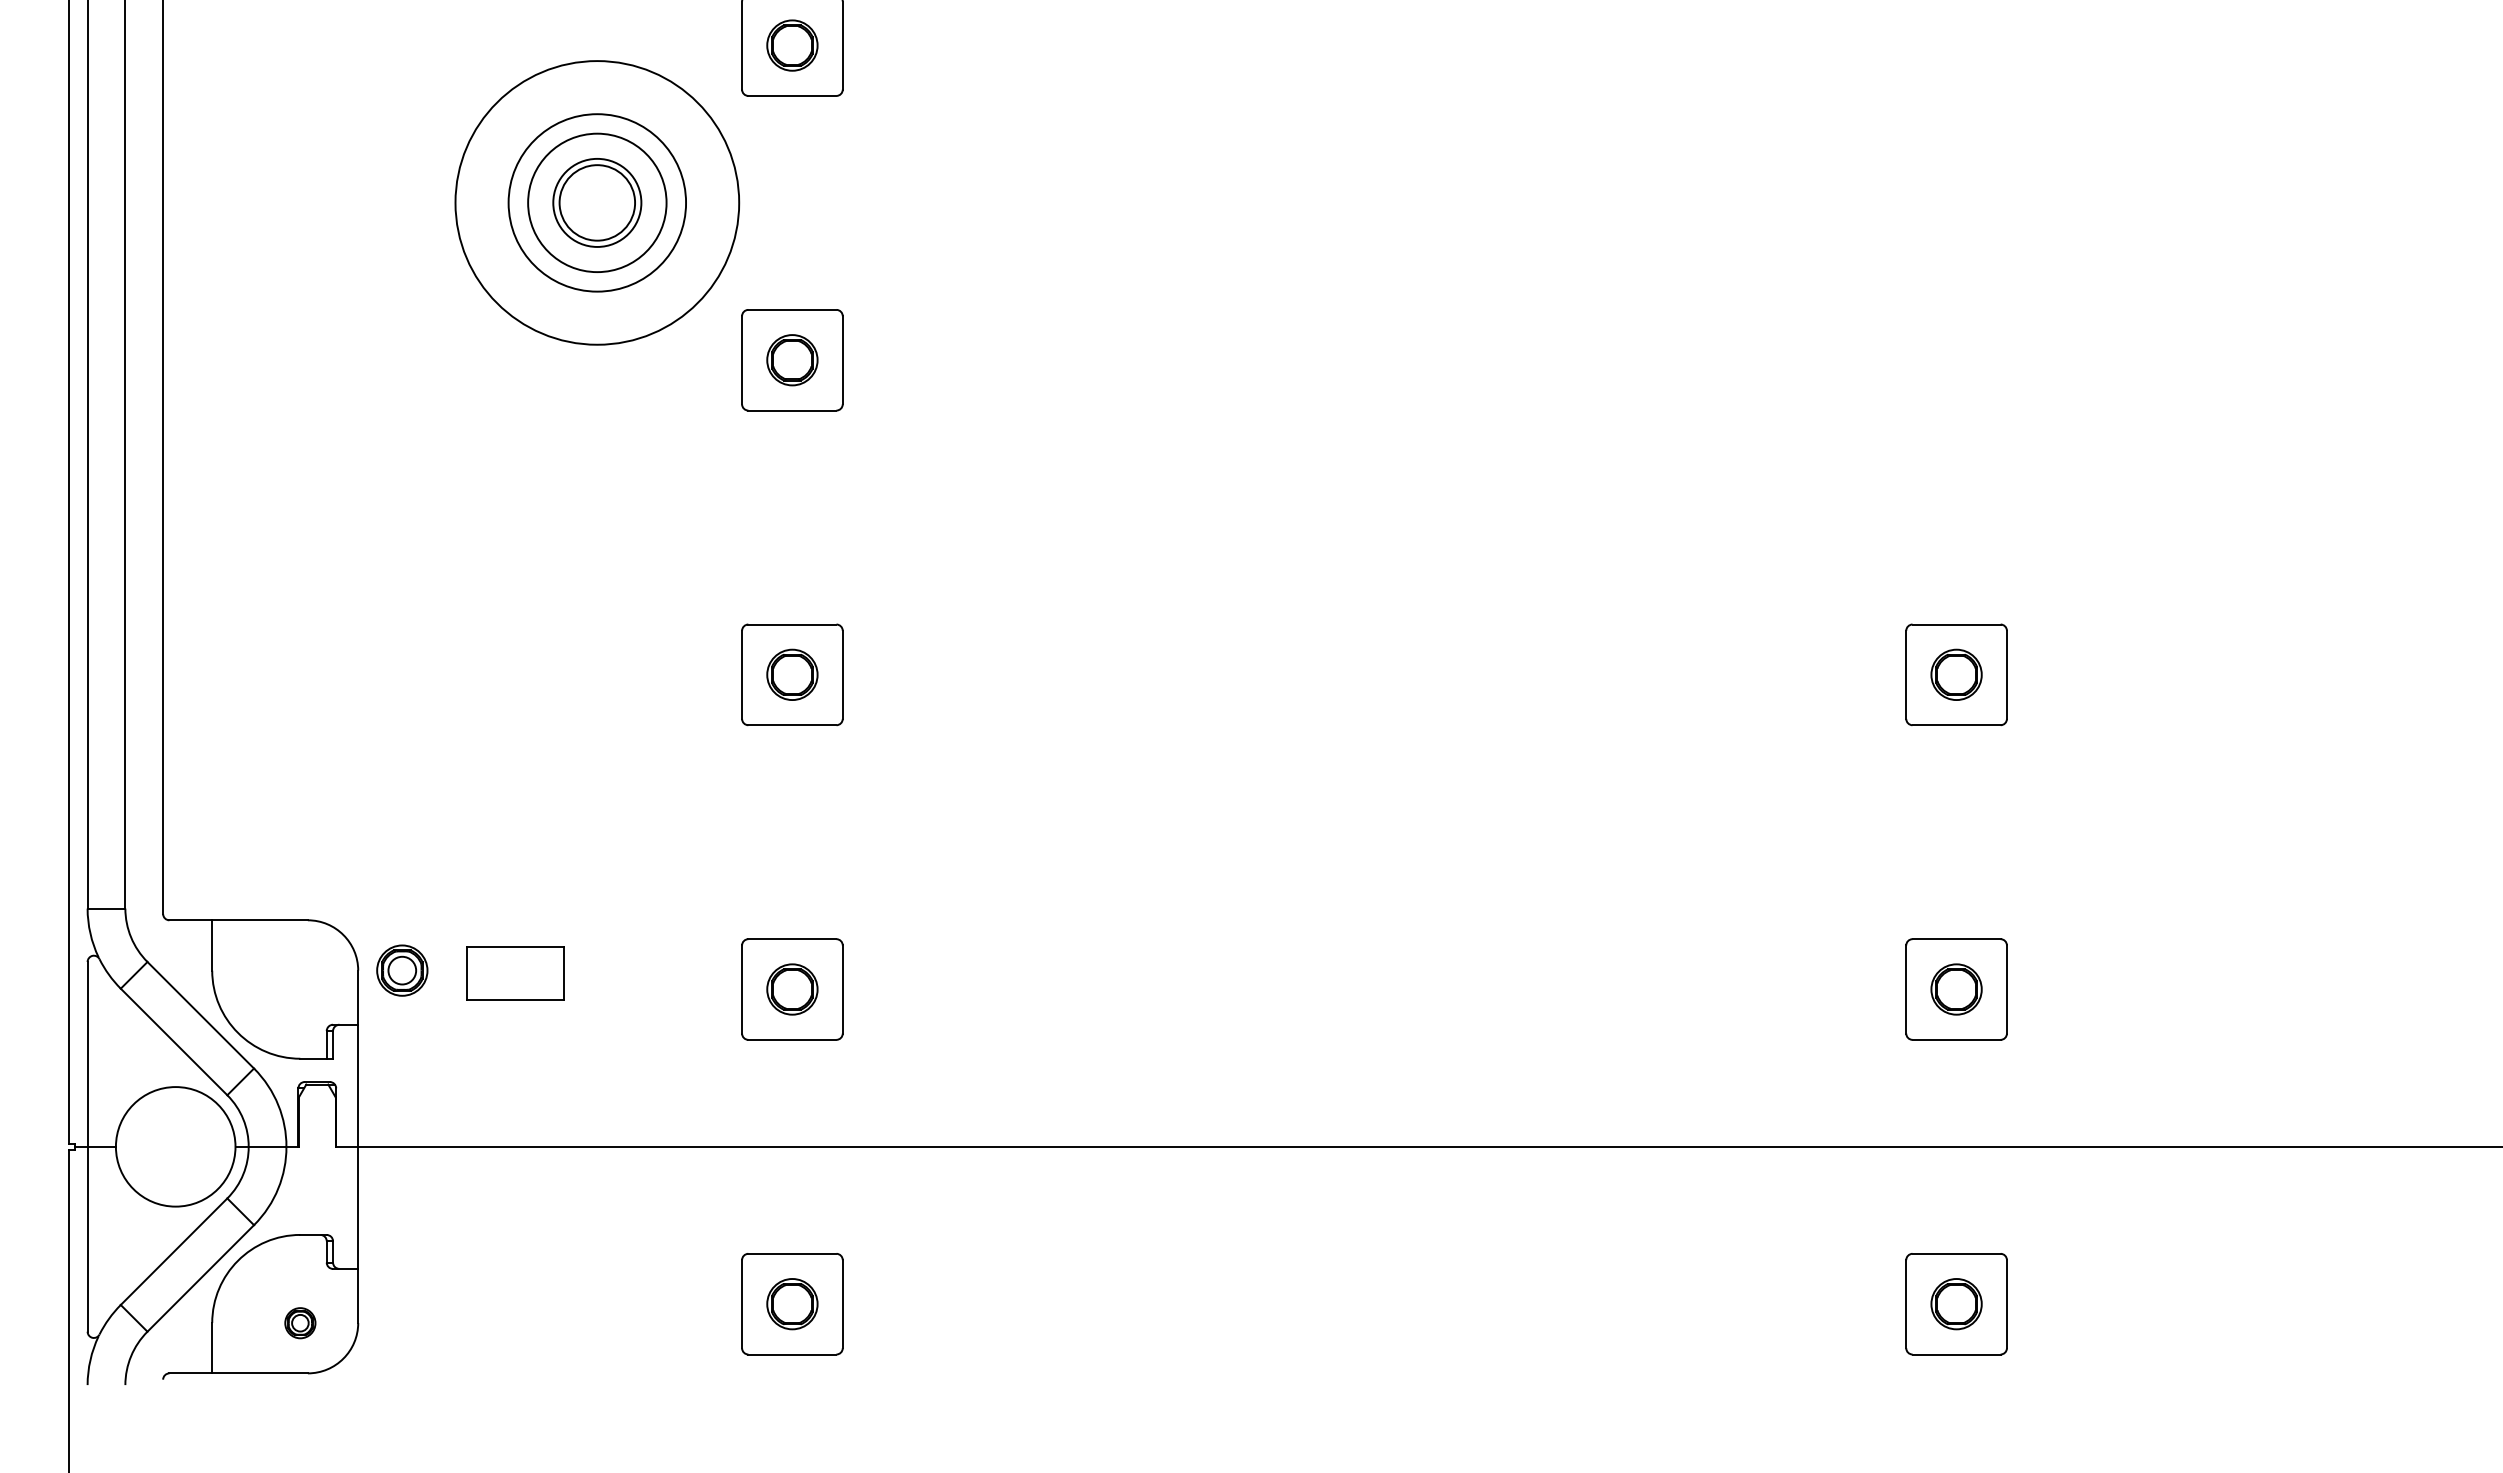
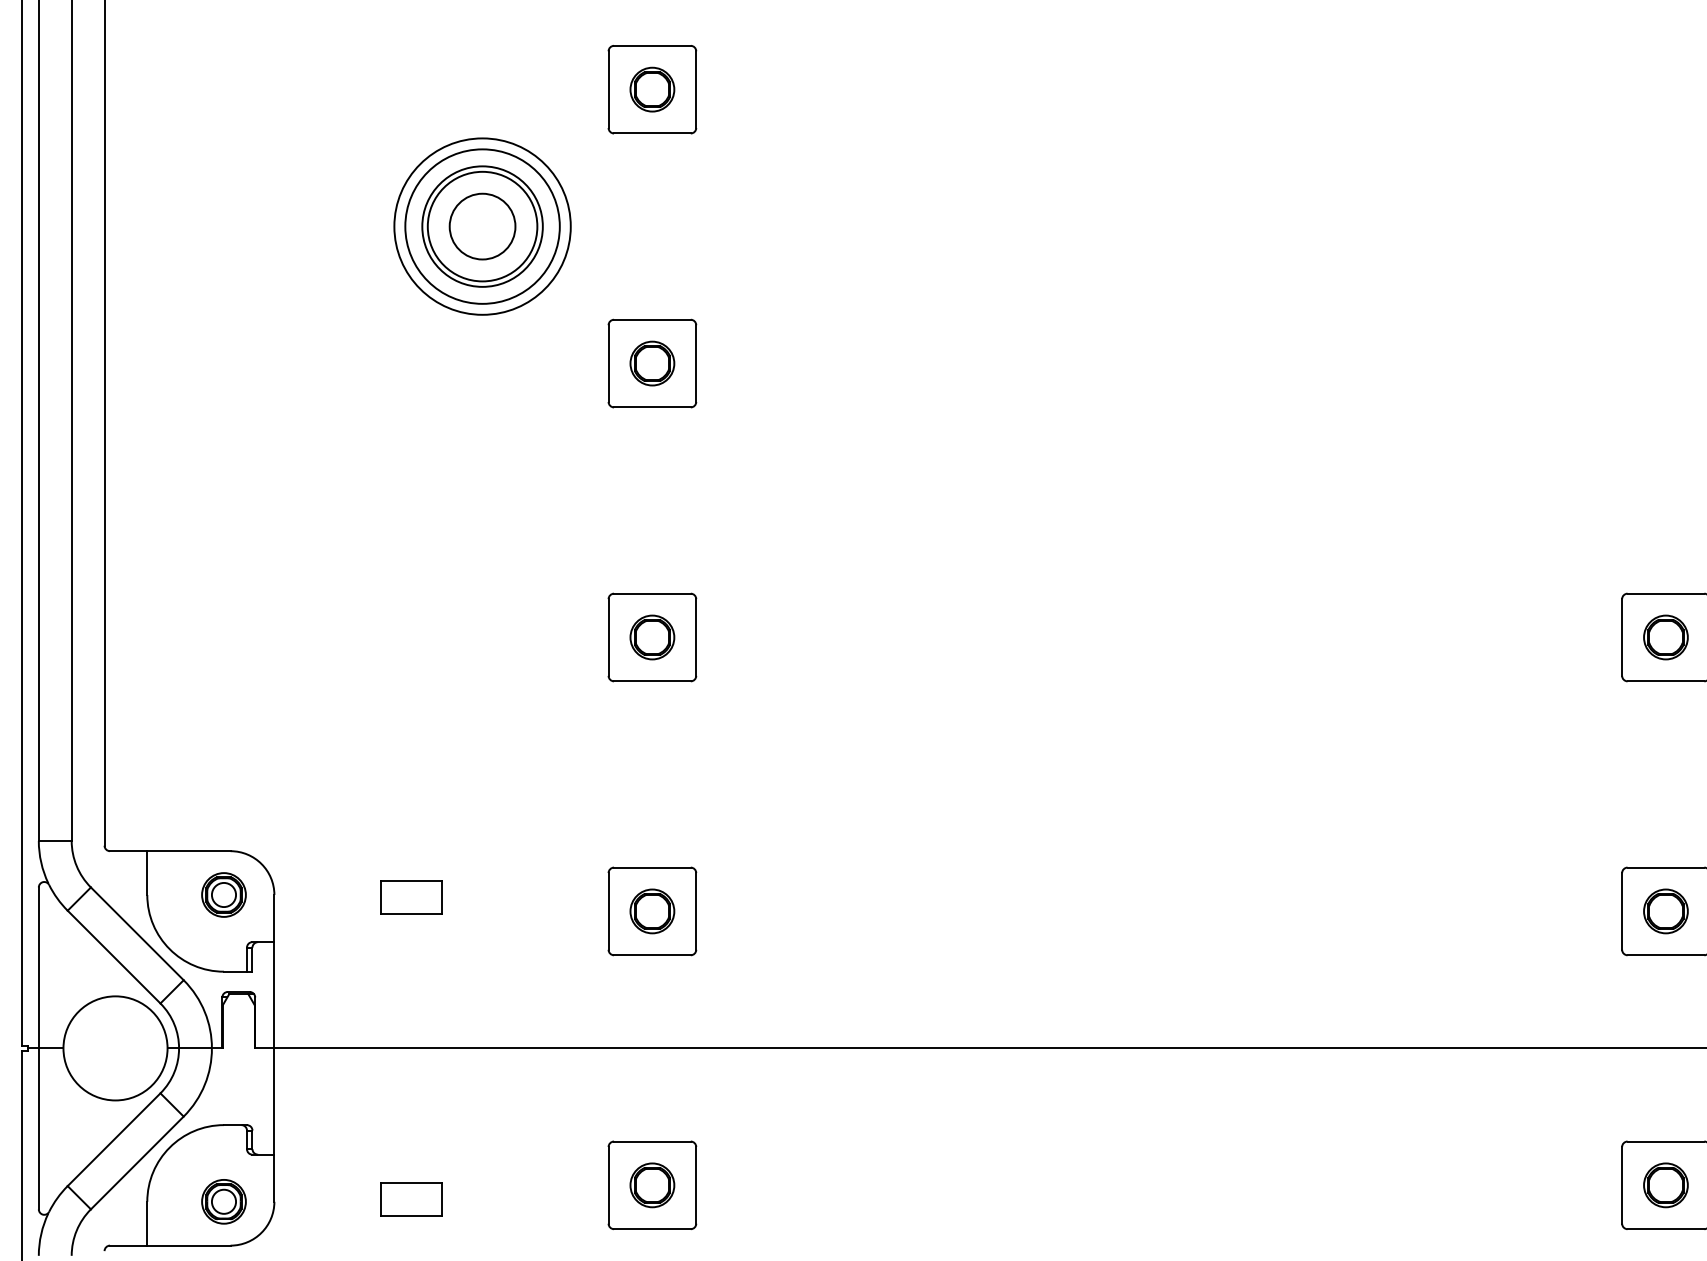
circle: (597, 202) -> (482, 226), size x0.71
circle: (597, 202) -> (482, 226), size x1.43
part: (402, 970) -> (224, 894), moved
part: (515, 973) -> (411, 897), size x0.71
part: (515, 1319) -> (411, 1198), added
part: (300, 1323) -> (224, 1202), size x1.67

